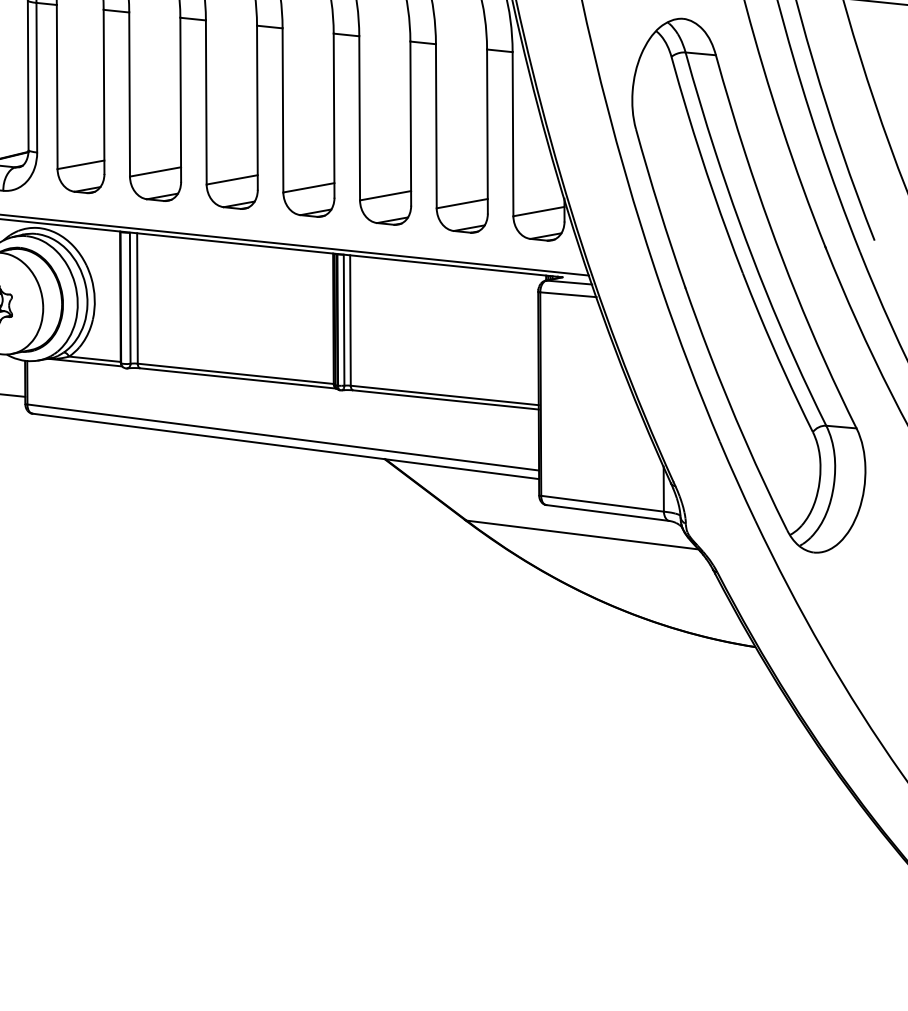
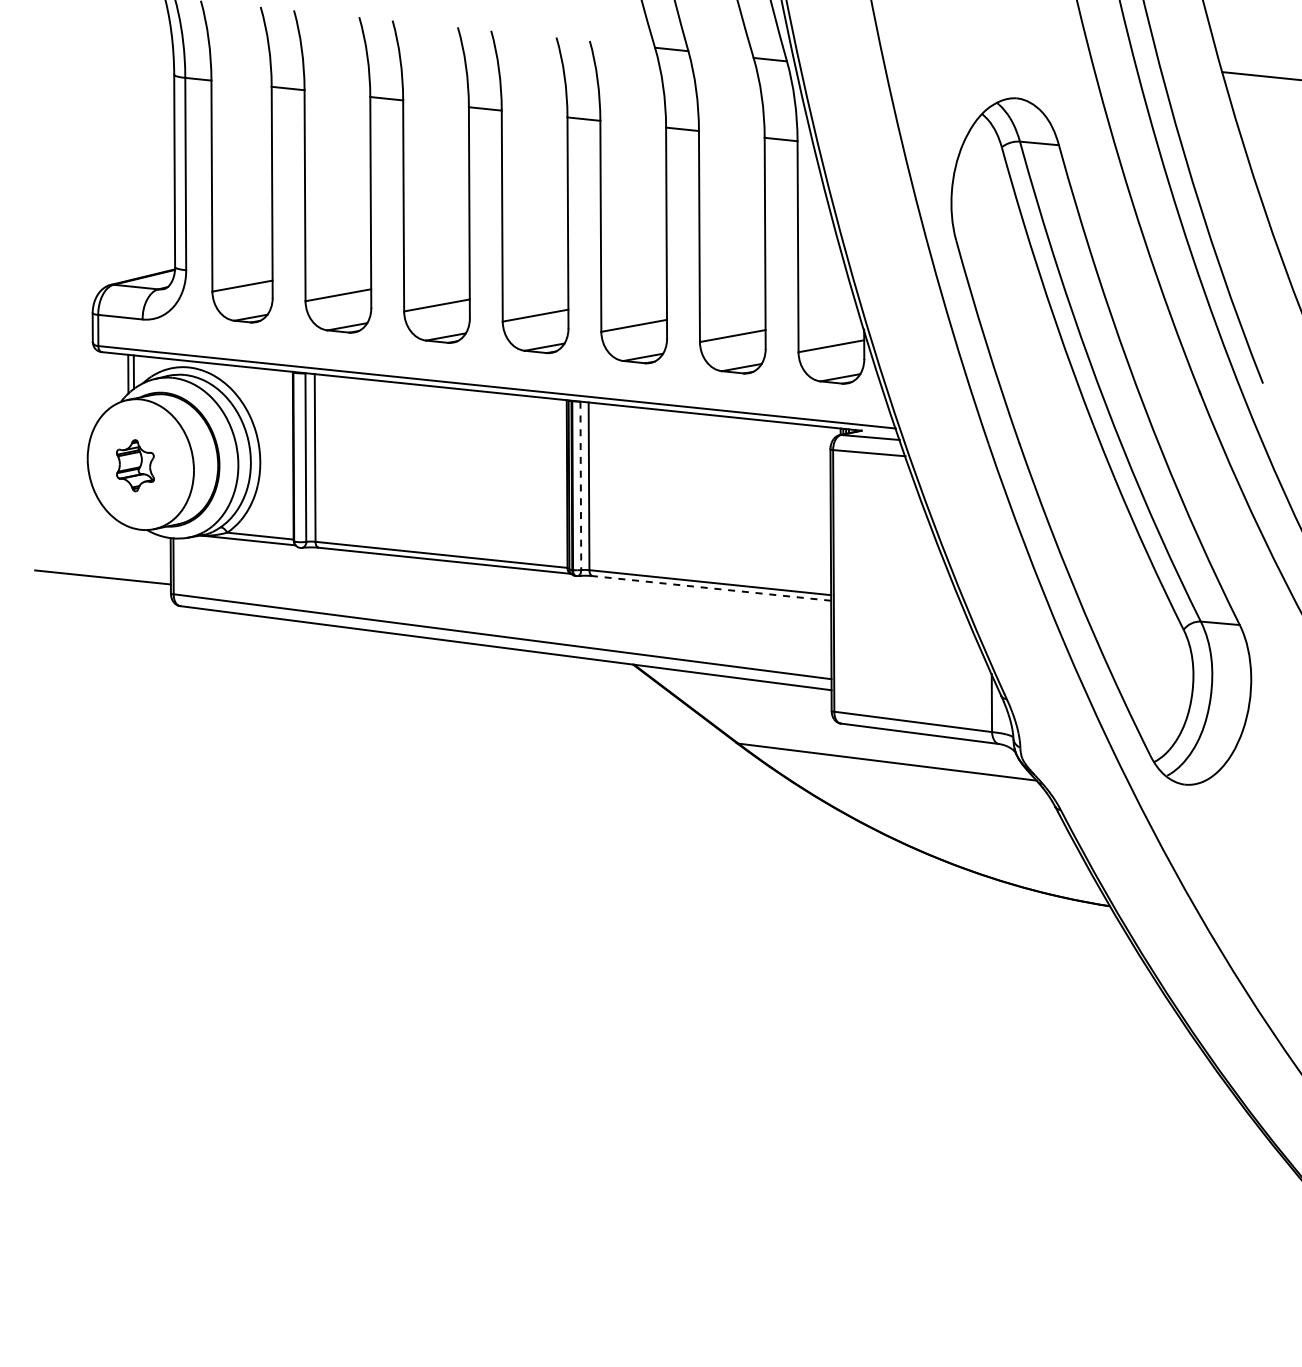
line: (343, 320) -> (580, 486), solid -> dashed
line: (445, 399) -> (711, 588), solid -> dashed

